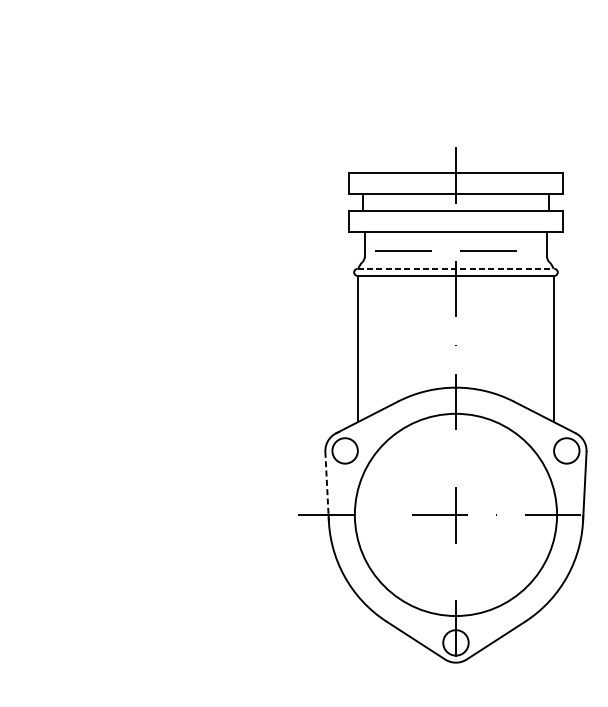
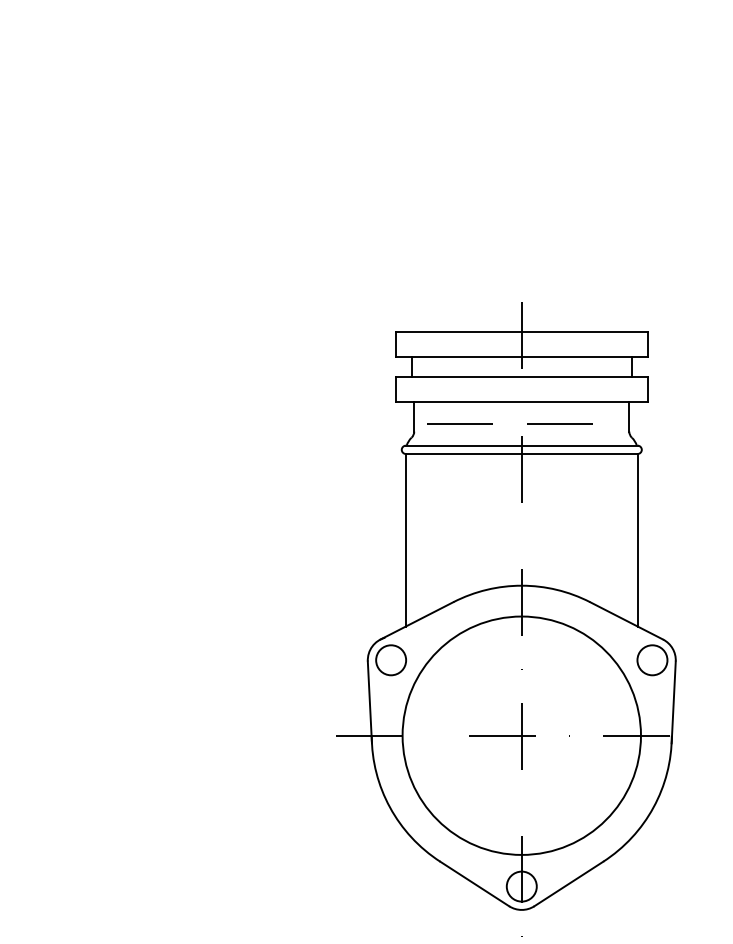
line: (455, 268) -> (521, 445), dashed -> solid
line: (326, 486) -> (369, 702), dashed -> solid

